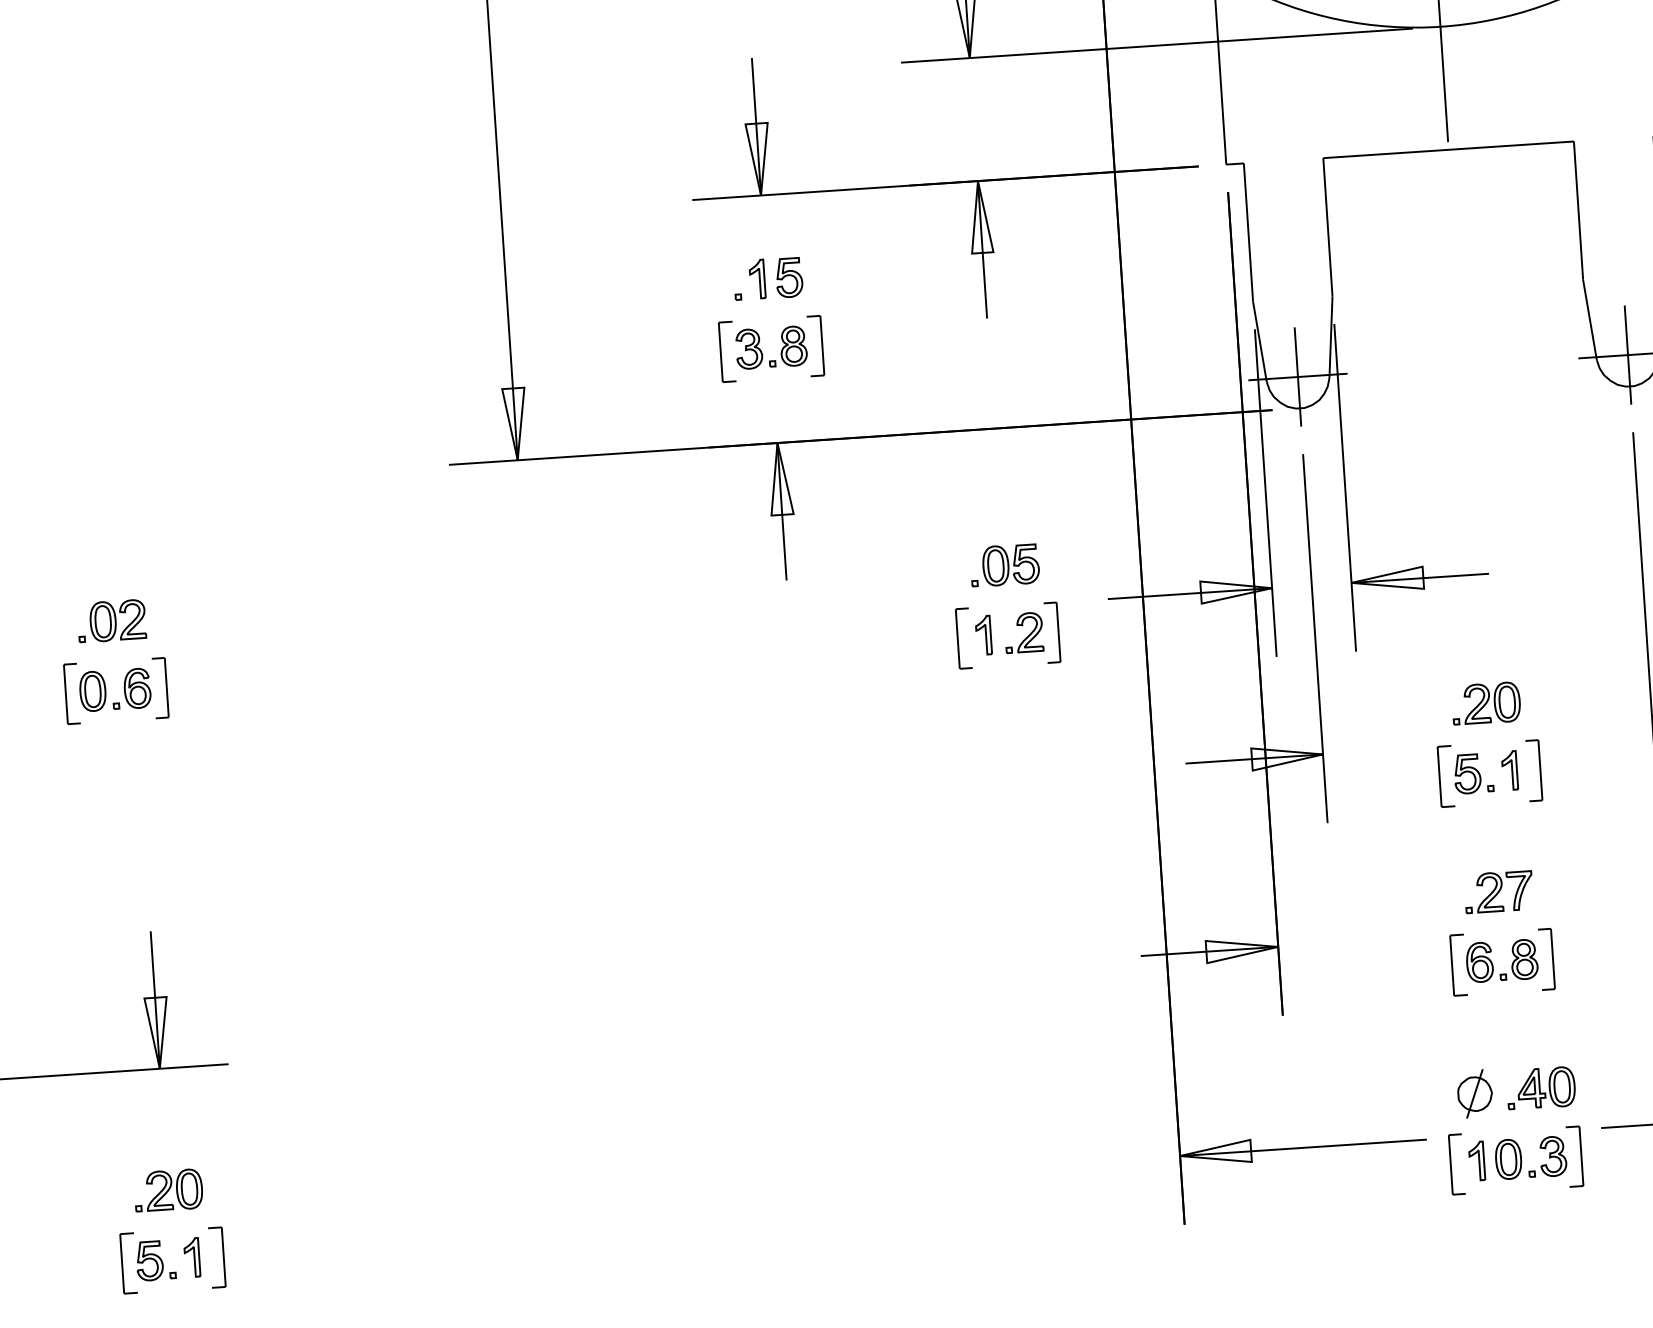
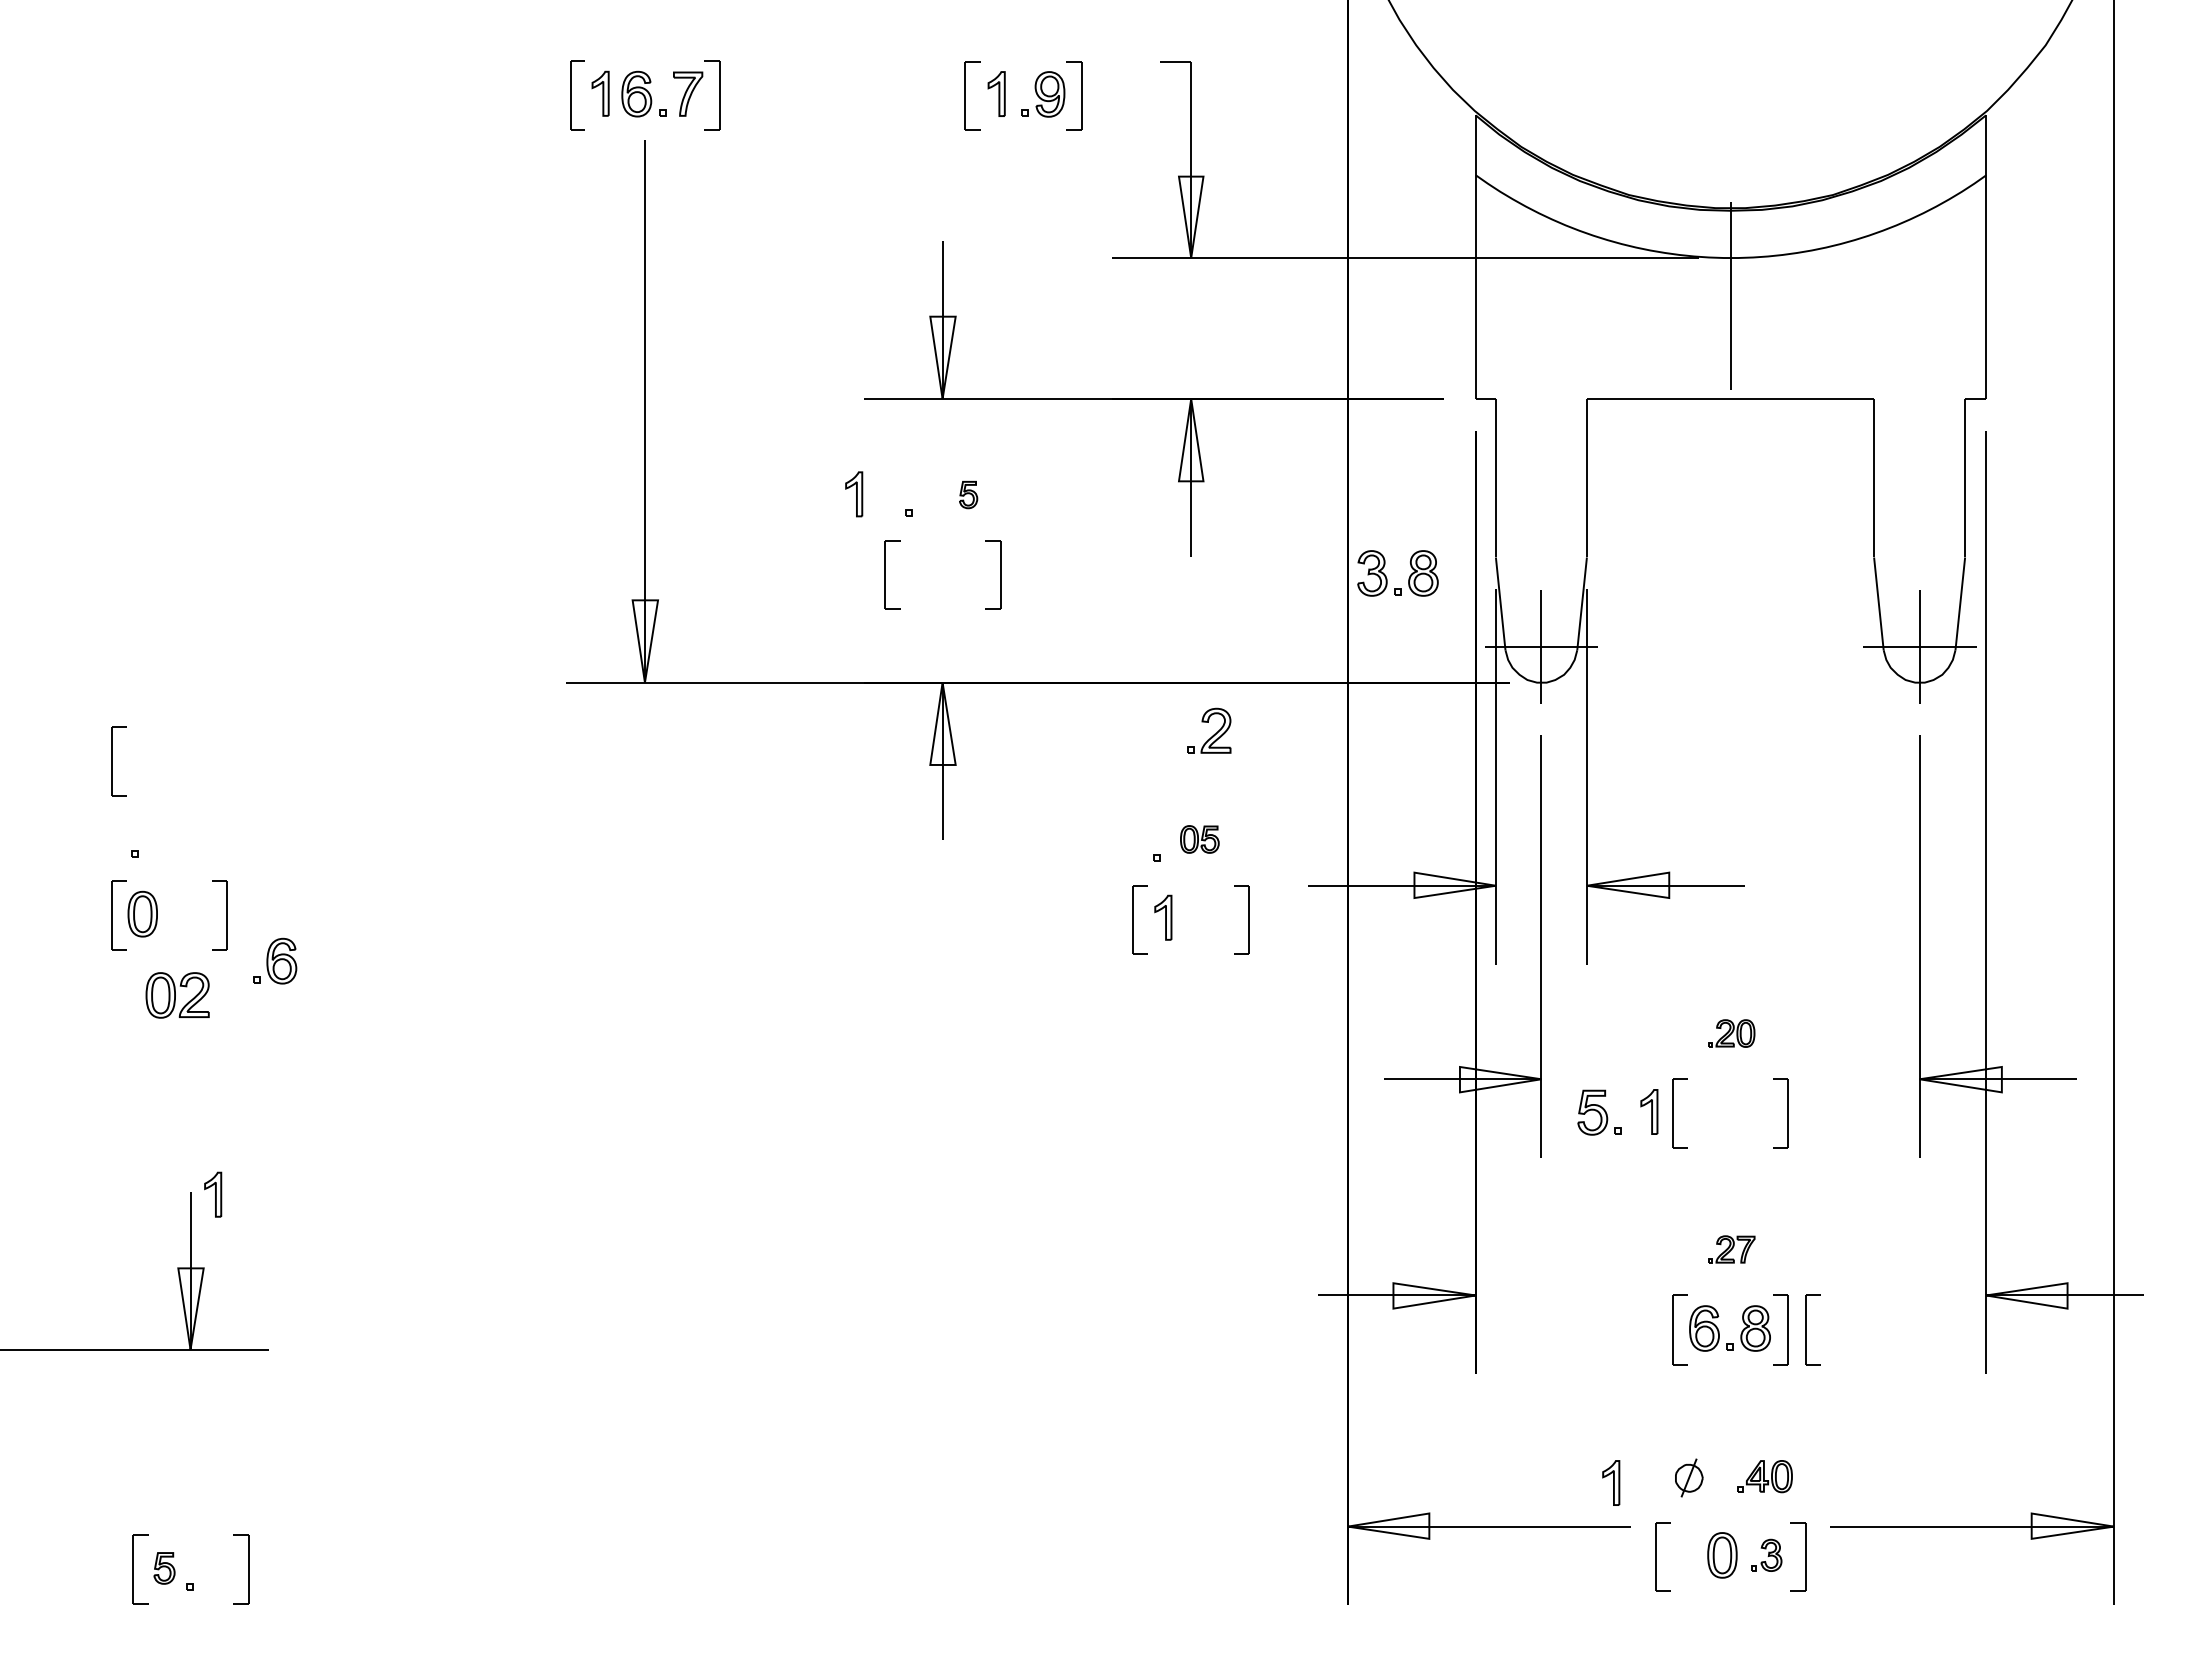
part: (789, 277) -> (968, 494), size x0.6
part: (757, 279) -> (854, 494), moved
part: (761, 350) -> (1386, 575), moved
part: (62, 559) -> (118, 761), added
part: (1010, 565) -> (1199, 839), size x0.6
part: (117, 620) -> (177, 995), moved
part: (1024, 632) -> (1209, 730), moved
part: (131, 688) -> (275, 960), moved
part: (1486, 703) -> (1731, 1033), size x0.6
part: (1509, 770) -> (1649, 1111), moved
part: (1473, 773) -> (1599, 1112), moved
part: (1498, 891) -> (1731, 1249), size x0.6
part: (1574, 957) -> (1812, 1329), added
part: (1541, 1088) -> (1765, 1476), size x0.7
part: (1475, 1093) -> (1689, 1477), size x0.7
part: (1547, 1156) -> (1766, 1555), size x0.7
part: (1477, 1160) -> (1611, 1482), moved
part: (168, 1190) -> (191, 1489), removed
part: (192, 1257) -> (213, 1194), moved
part: (149, 1261) -> (164, 1568), size x0.7

